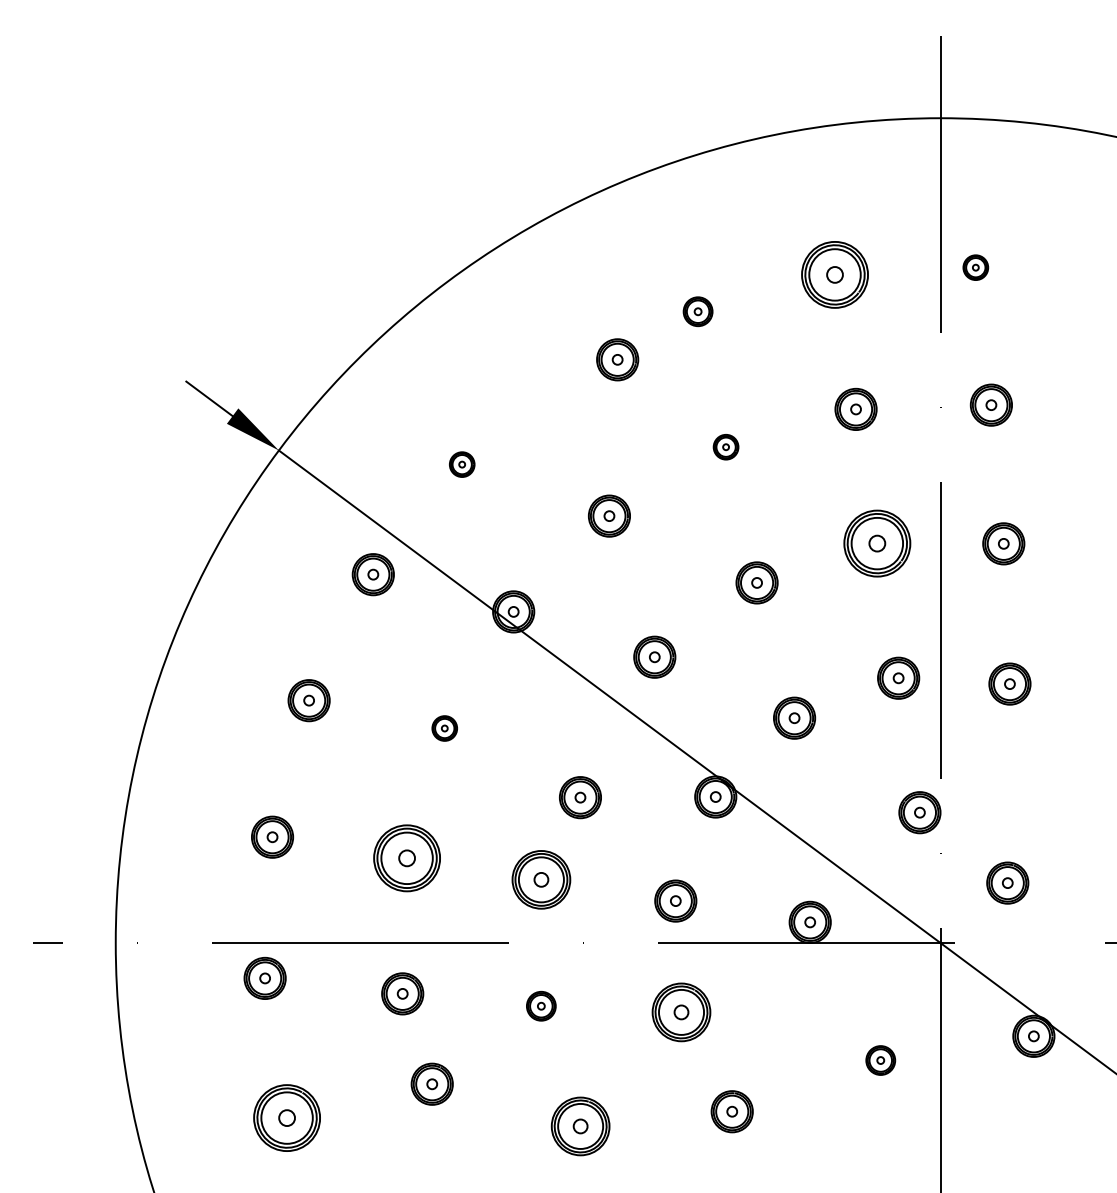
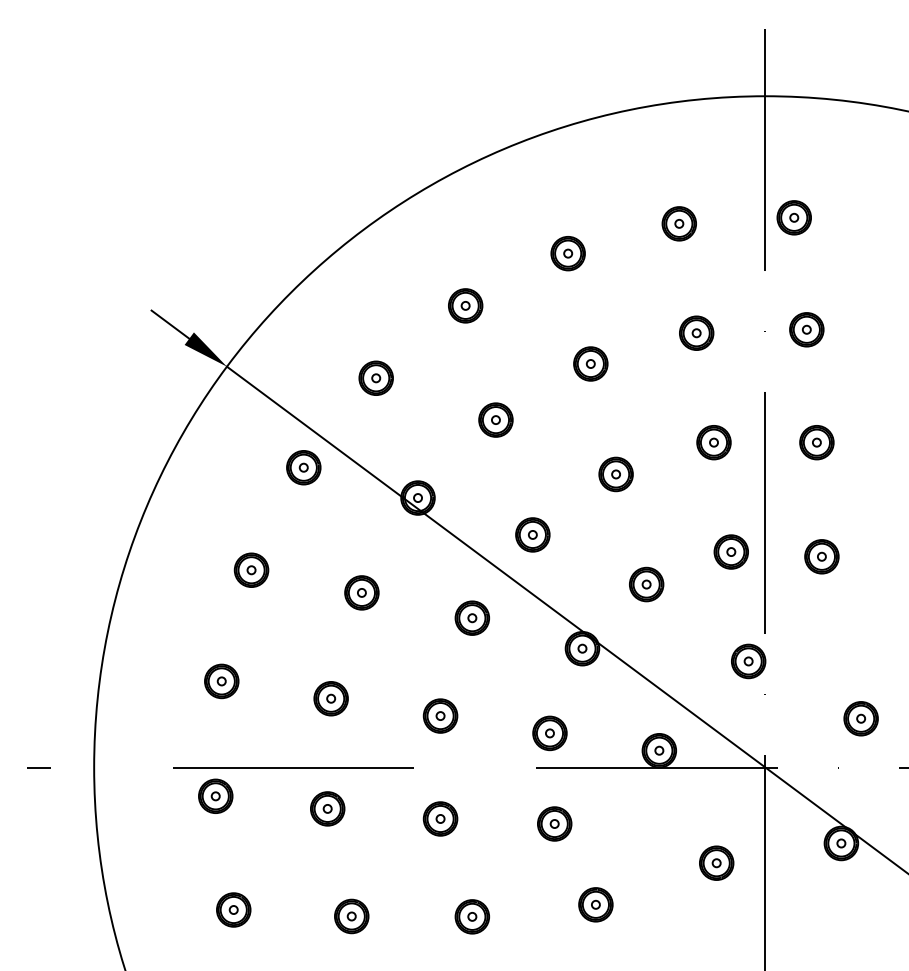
part: (975, 267) -> (793, 217), size x1.67
part: (833, 274) -> (678, 223), size x0.62
part: (697, 311) -> (567, 253), size x1.43
part: (617, 359) -> (465, 305), moved
part: (725, 446) -> (590, 363), size x1.67
part: (461, 463) -> (375, 377), size x1.67
part: (876, 543) -> (713, 442), size x0.62
part: (444, 727) -> (361, 592), size x1.67
part: (579, 796) -> (471, 617), moved
part: (406, 858) -> (330, 698), size x0.62
part: (541, 879) -> (440, 715), size x0.71
part: (1006, 882) -> (860, 718), moved
part: (541, 1005) -> (440, 818), size x1.43
part: (681, 1011) -> (554, 823), size x0.71
part: (880, 1059) -> (716, 862), size x1.43
part: (431, 1084) -> (351, 916), moved
part: (286, 1117) -> (233, 909), size x0.62
part: (579, 1126) -> (471, 916), size x0.71

